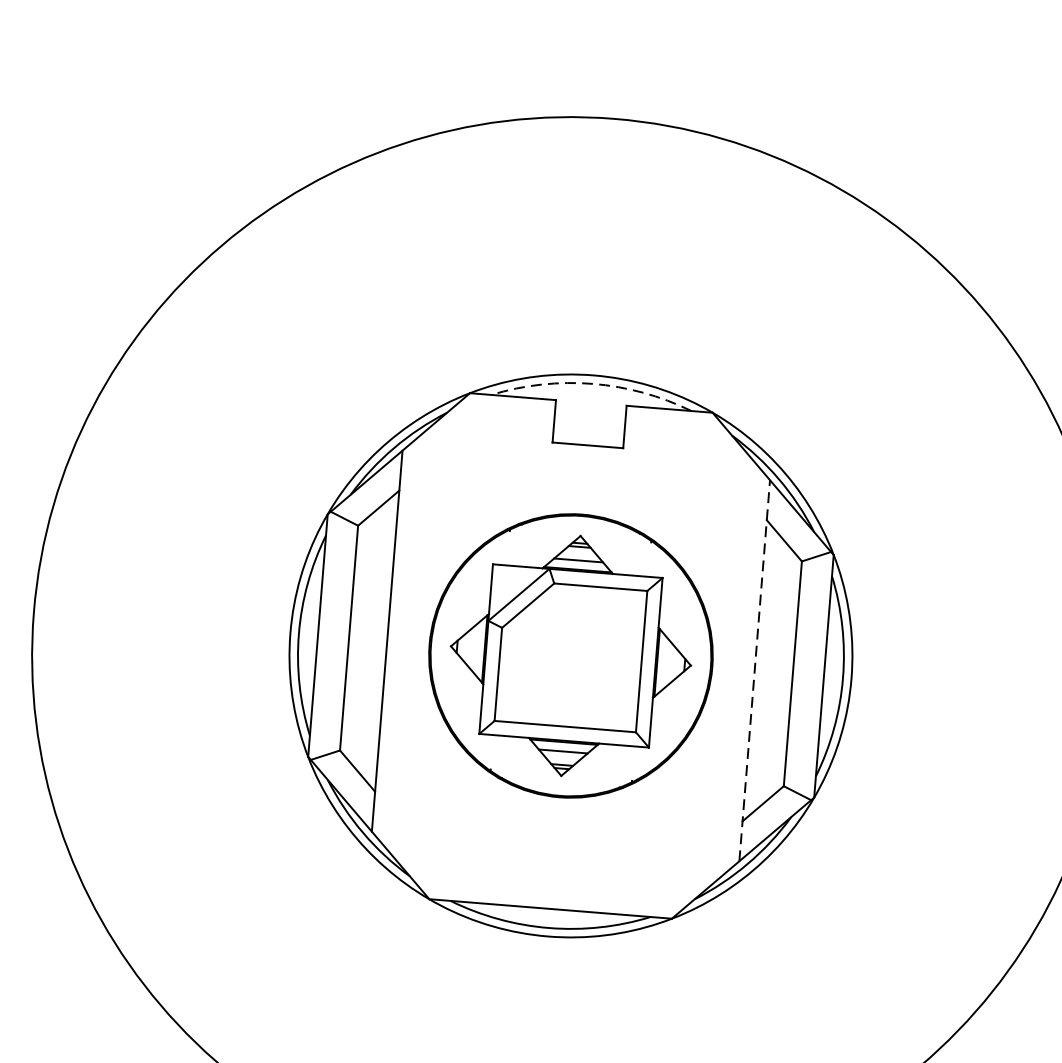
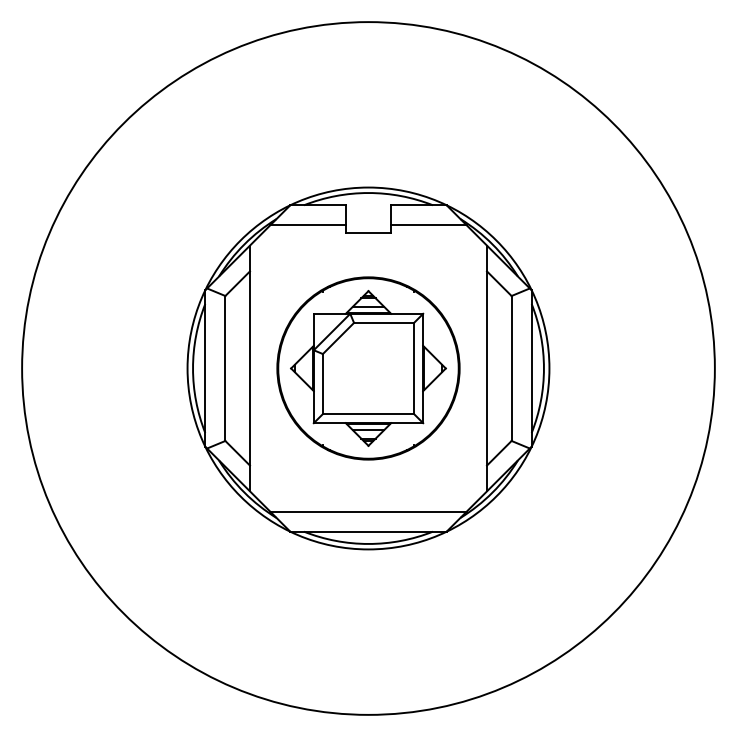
arc: (592, 384) -> (368, 193), dashed -> solid
line: (494, 426) -> (307, 225), added
line: (681, 441) -> (428, 225), added
line: (755, 670) -> (487, 368), dashed -> solid
line: (553, 877) -> (368, 511), added

